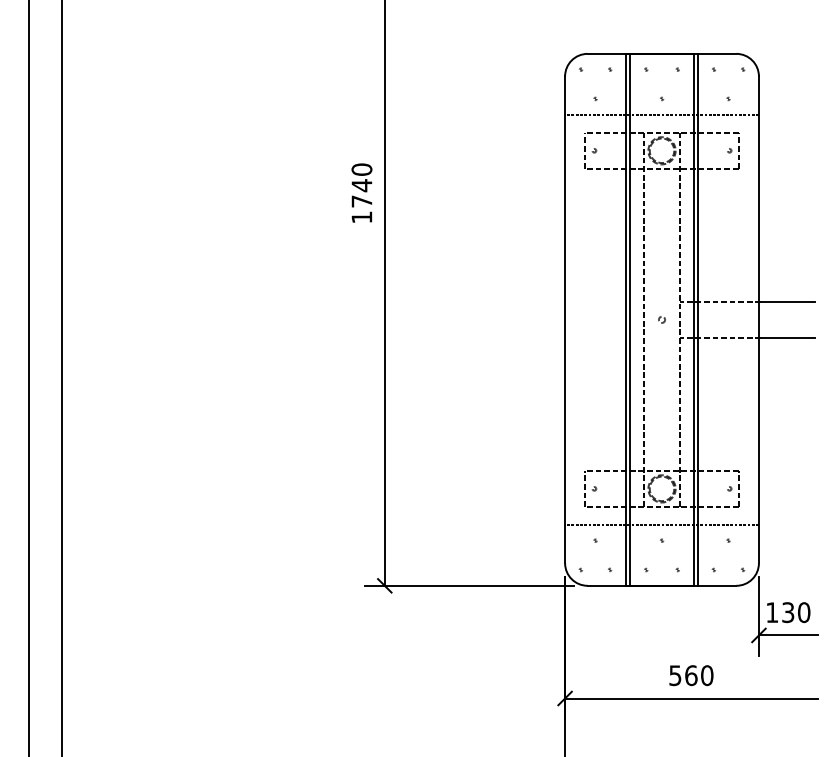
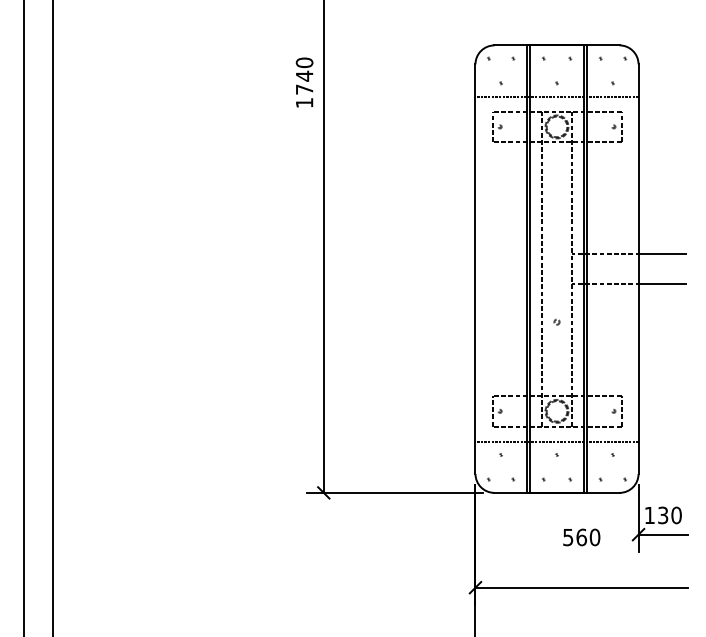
text: (361, 193) -> (304, 82), moved
circle: (661, 319) -> (556, 321), moved
text: (691, 675) -> (581, 537), moved

